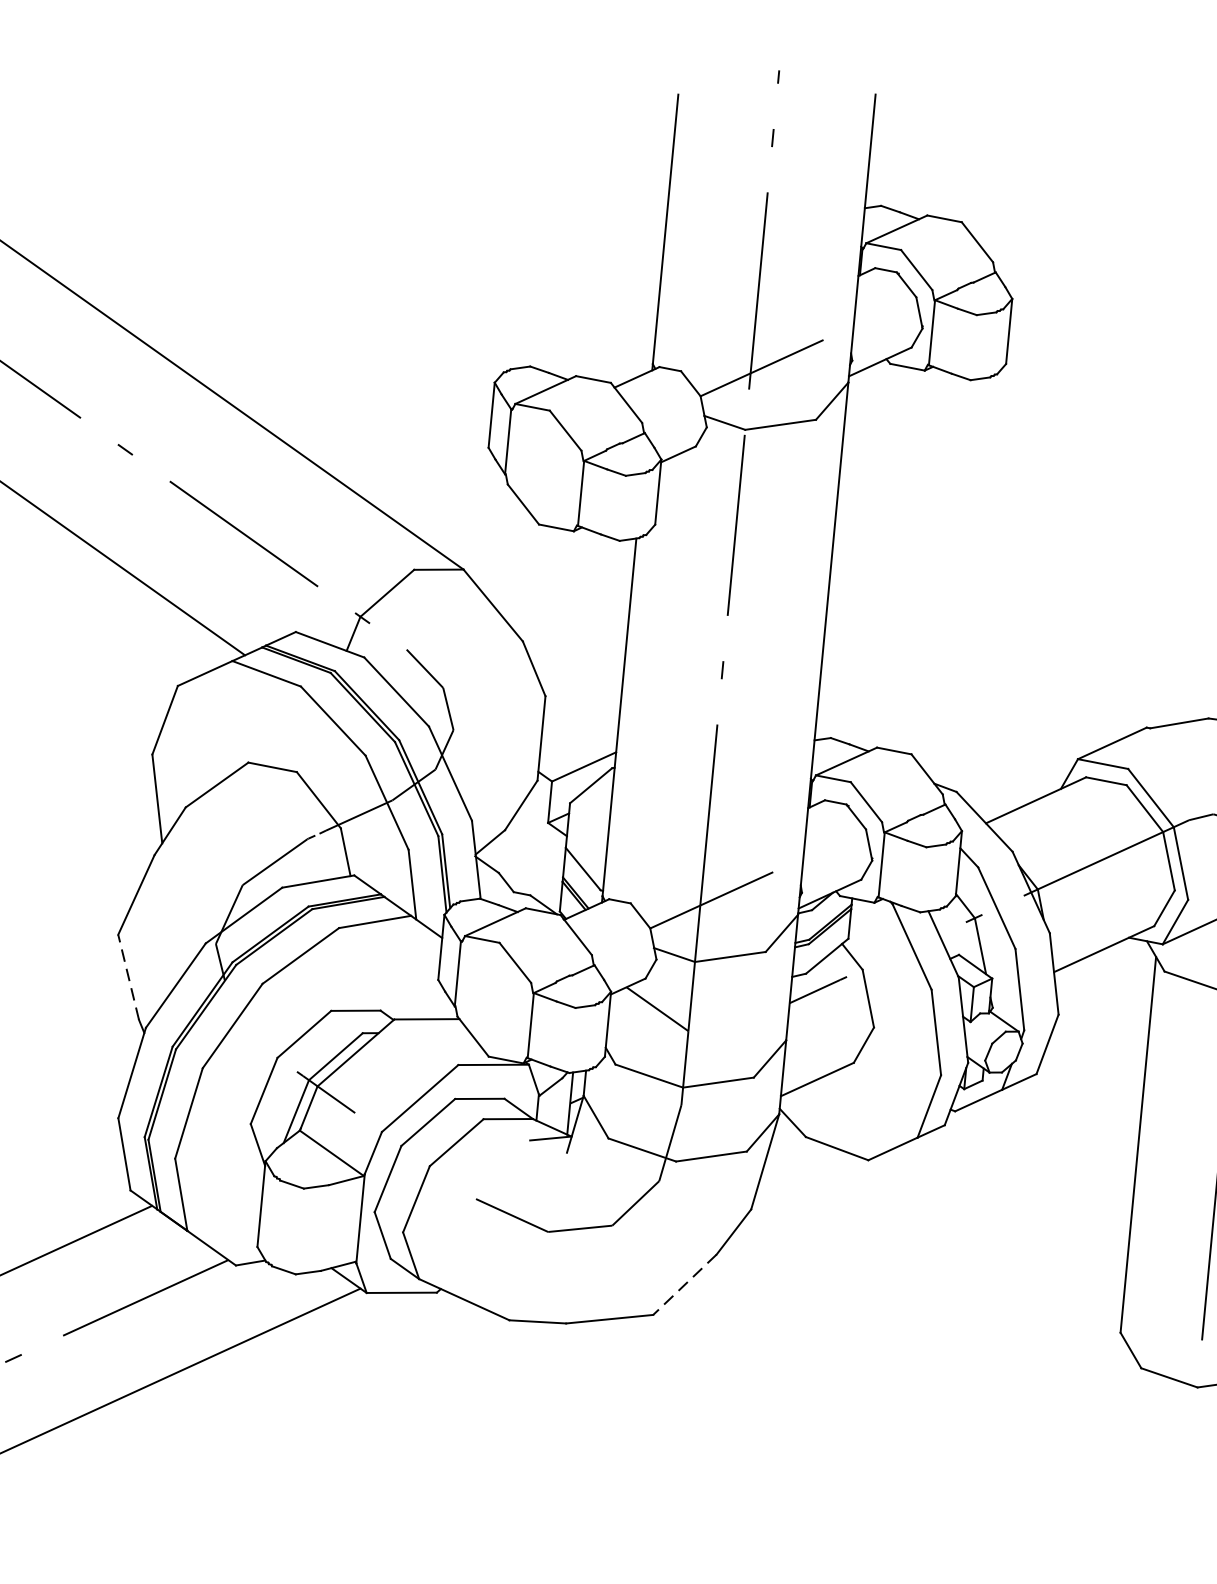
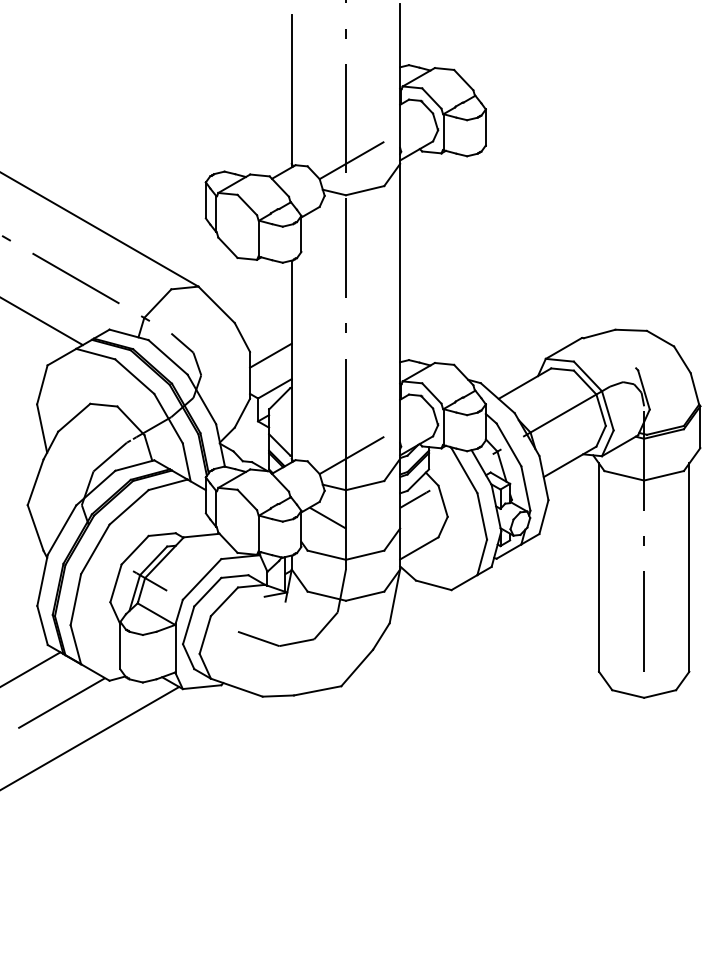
line: (581, 706) -> (270, 355), added
line: (128, 976) -> (35, 527), dashed -> solid
line: (683, 1285) -> (356, 668), dashed -> solid

